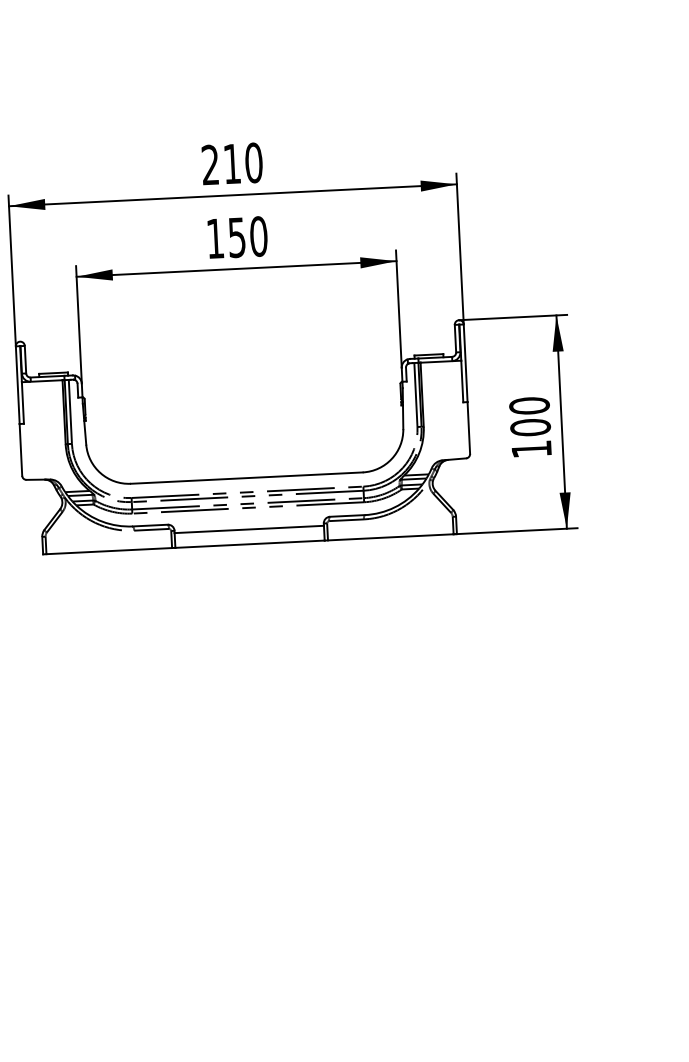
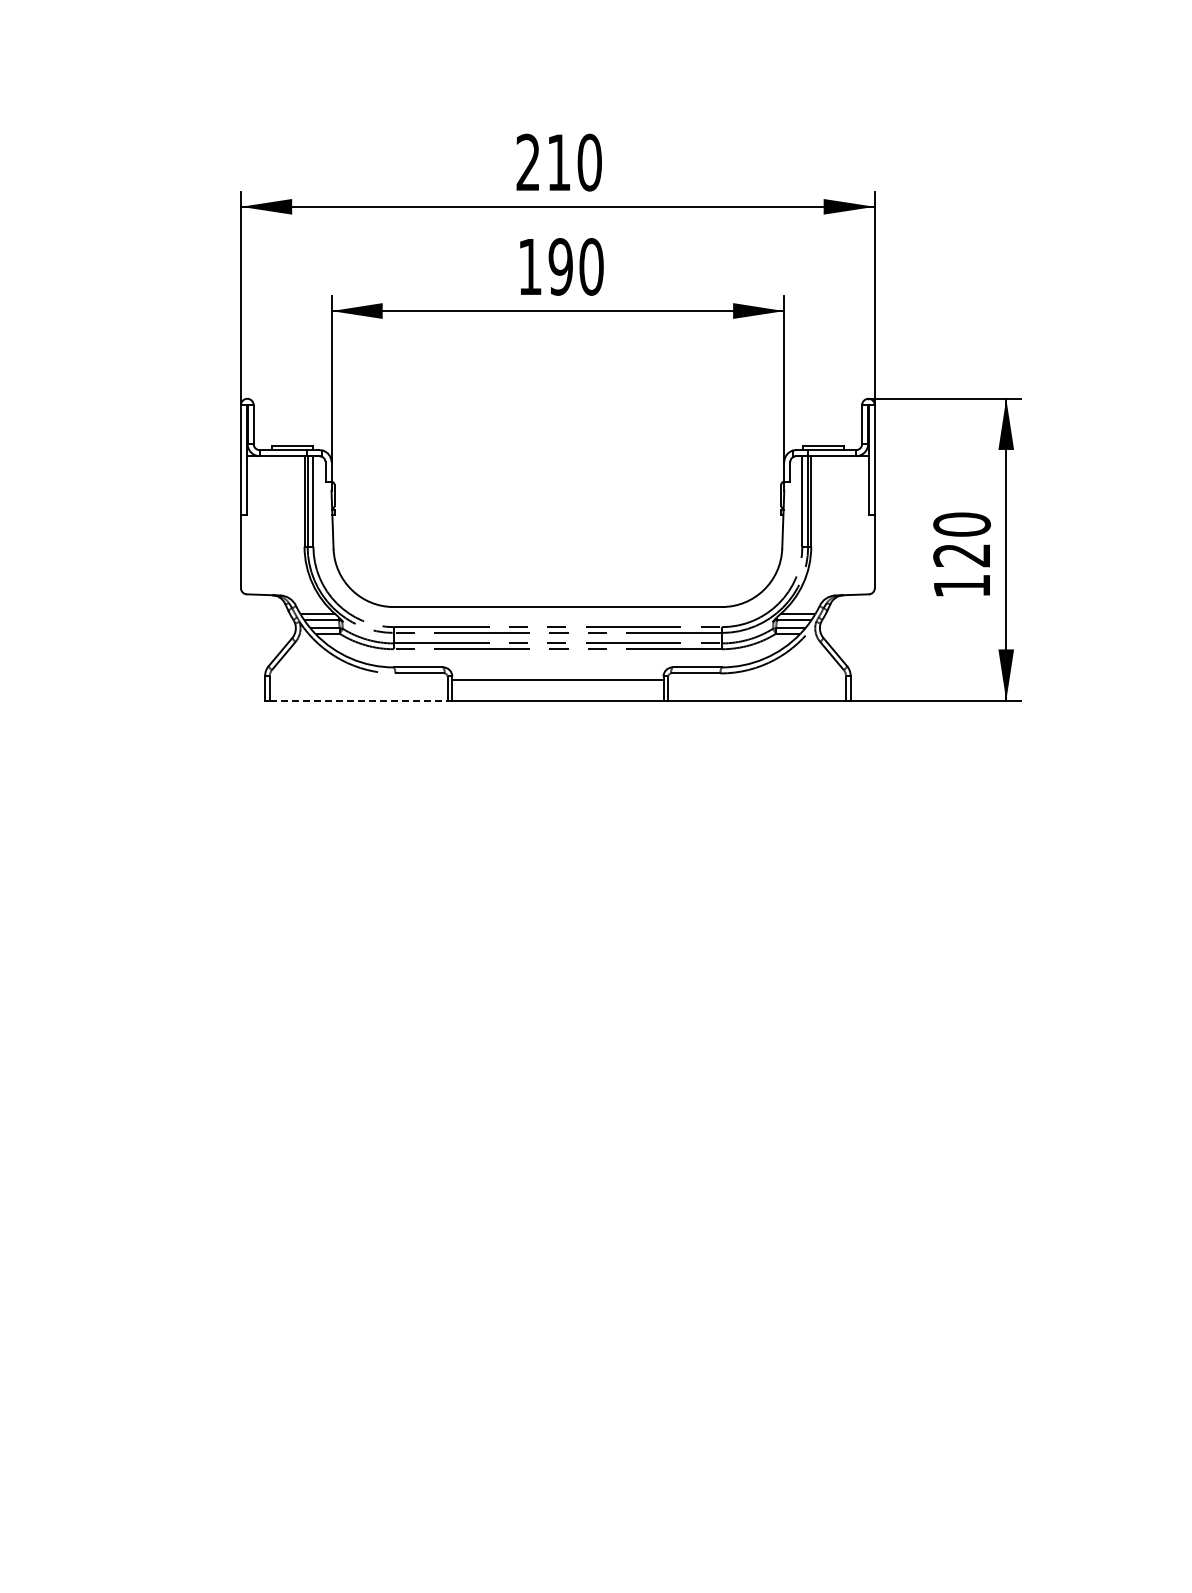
text: (236, 237) -> (560, 266), 150 -> 190
text: (530, 427) -> (961, 555), 100 -> 120
line: (109, 551) -> (358, 700), solid -> dashed

